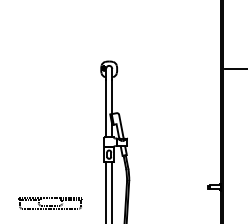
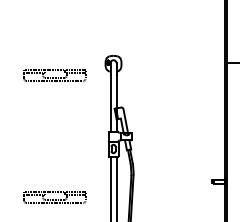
part: (50, 81) -> (54, 75), added

